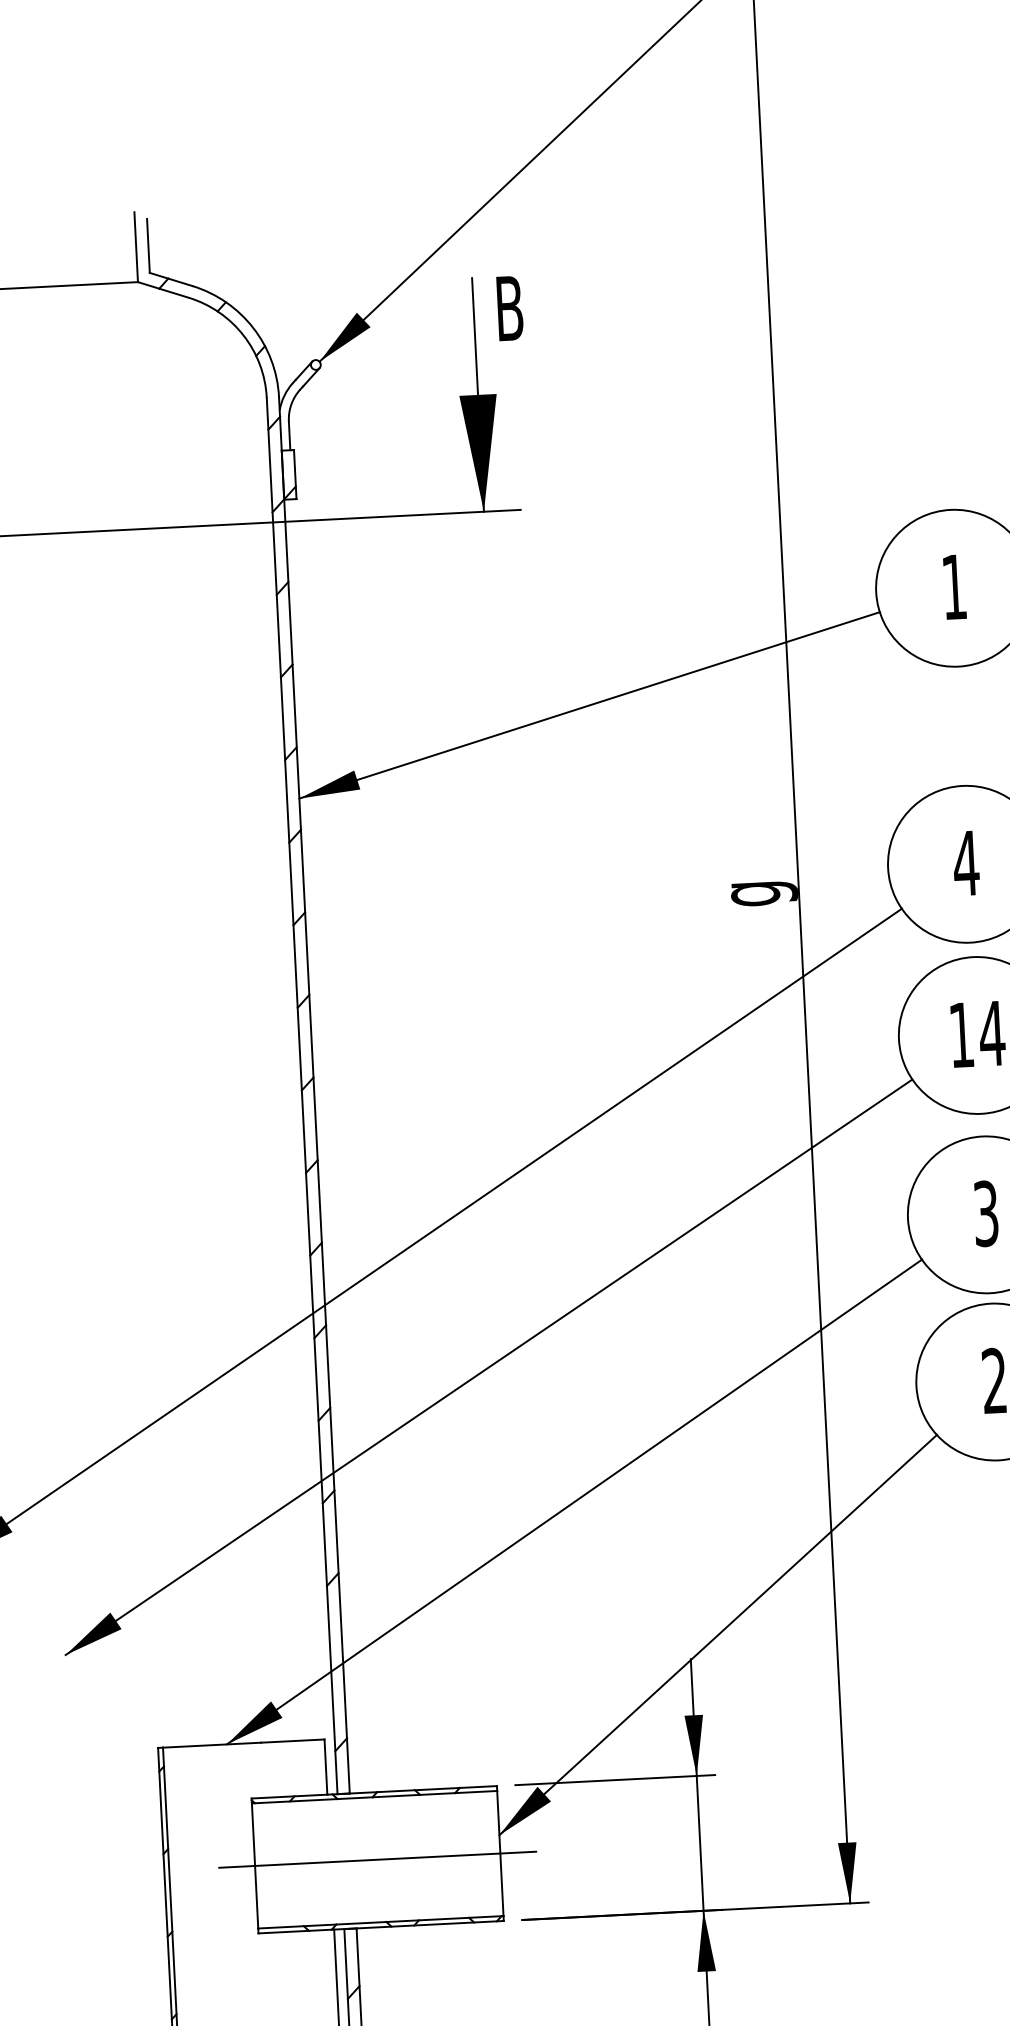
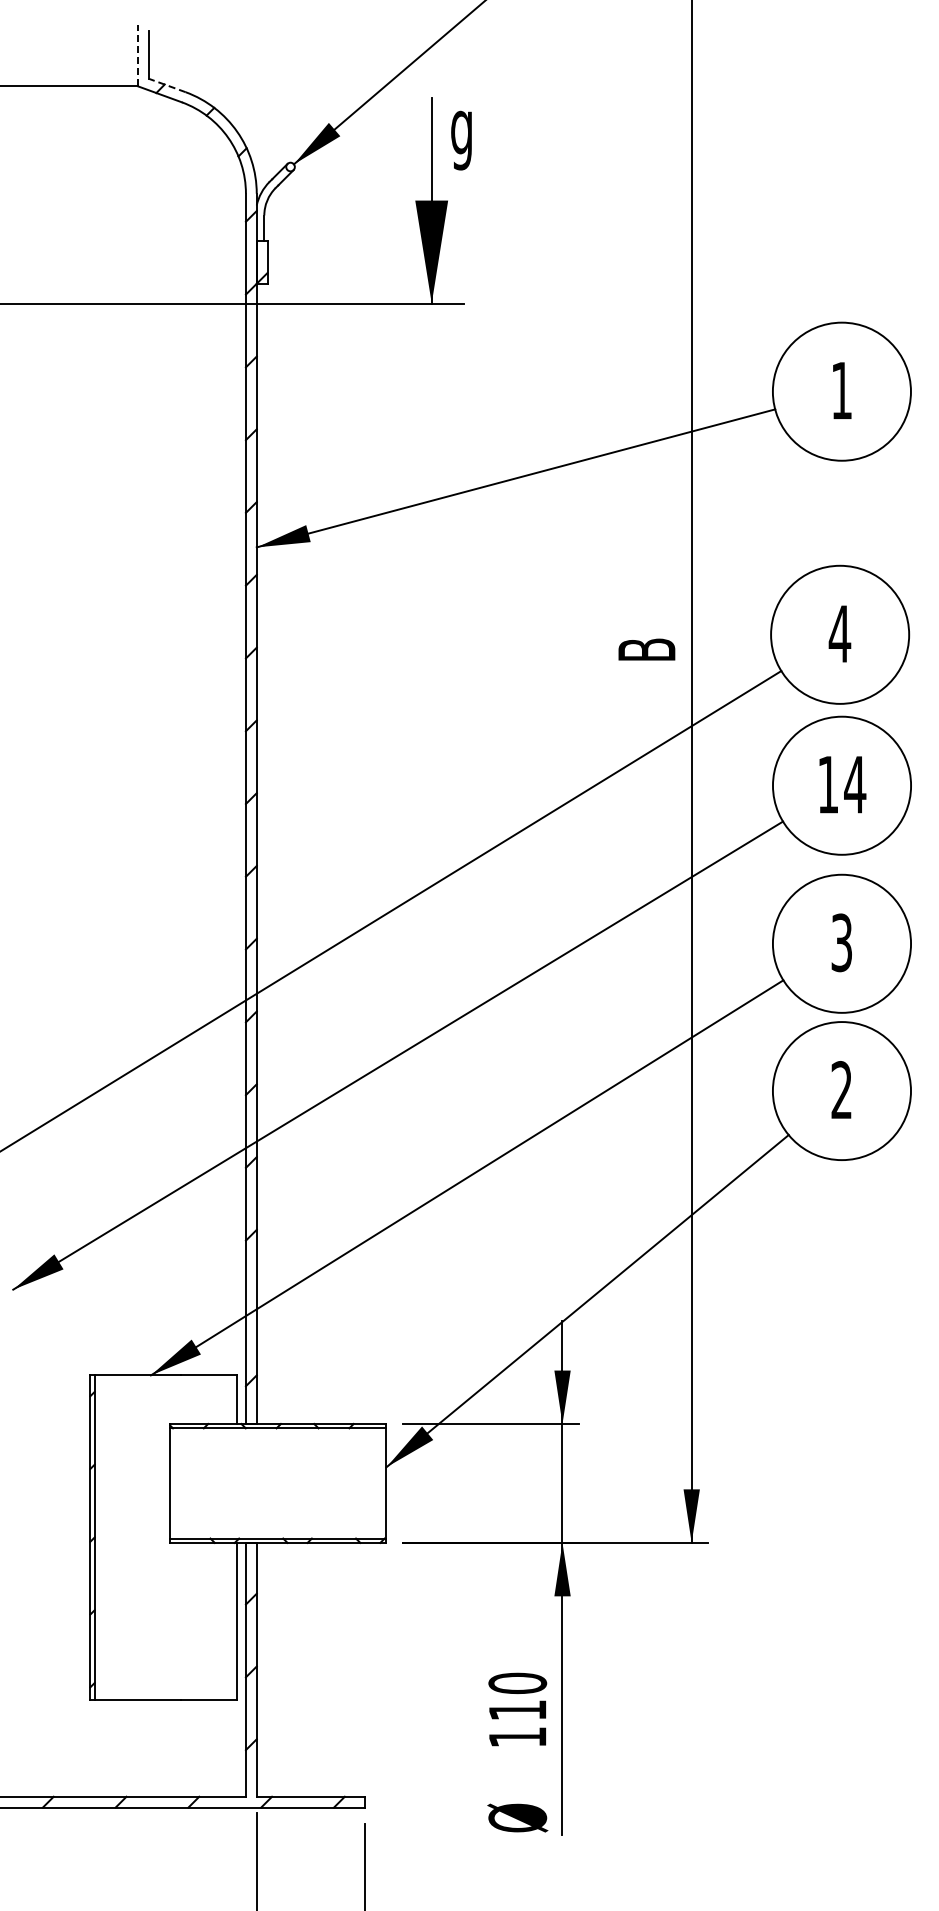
line: (135, 247) -> (137, 55), solid -> dashed
line: (171, 279) -> (167, 85), solid -> dashed
text: (509, 317) -> (462, 133), B -> g
text: (756, 892) -> (654, 650), g -> B
line: (376, 1859) -> (277, 1483), removed

